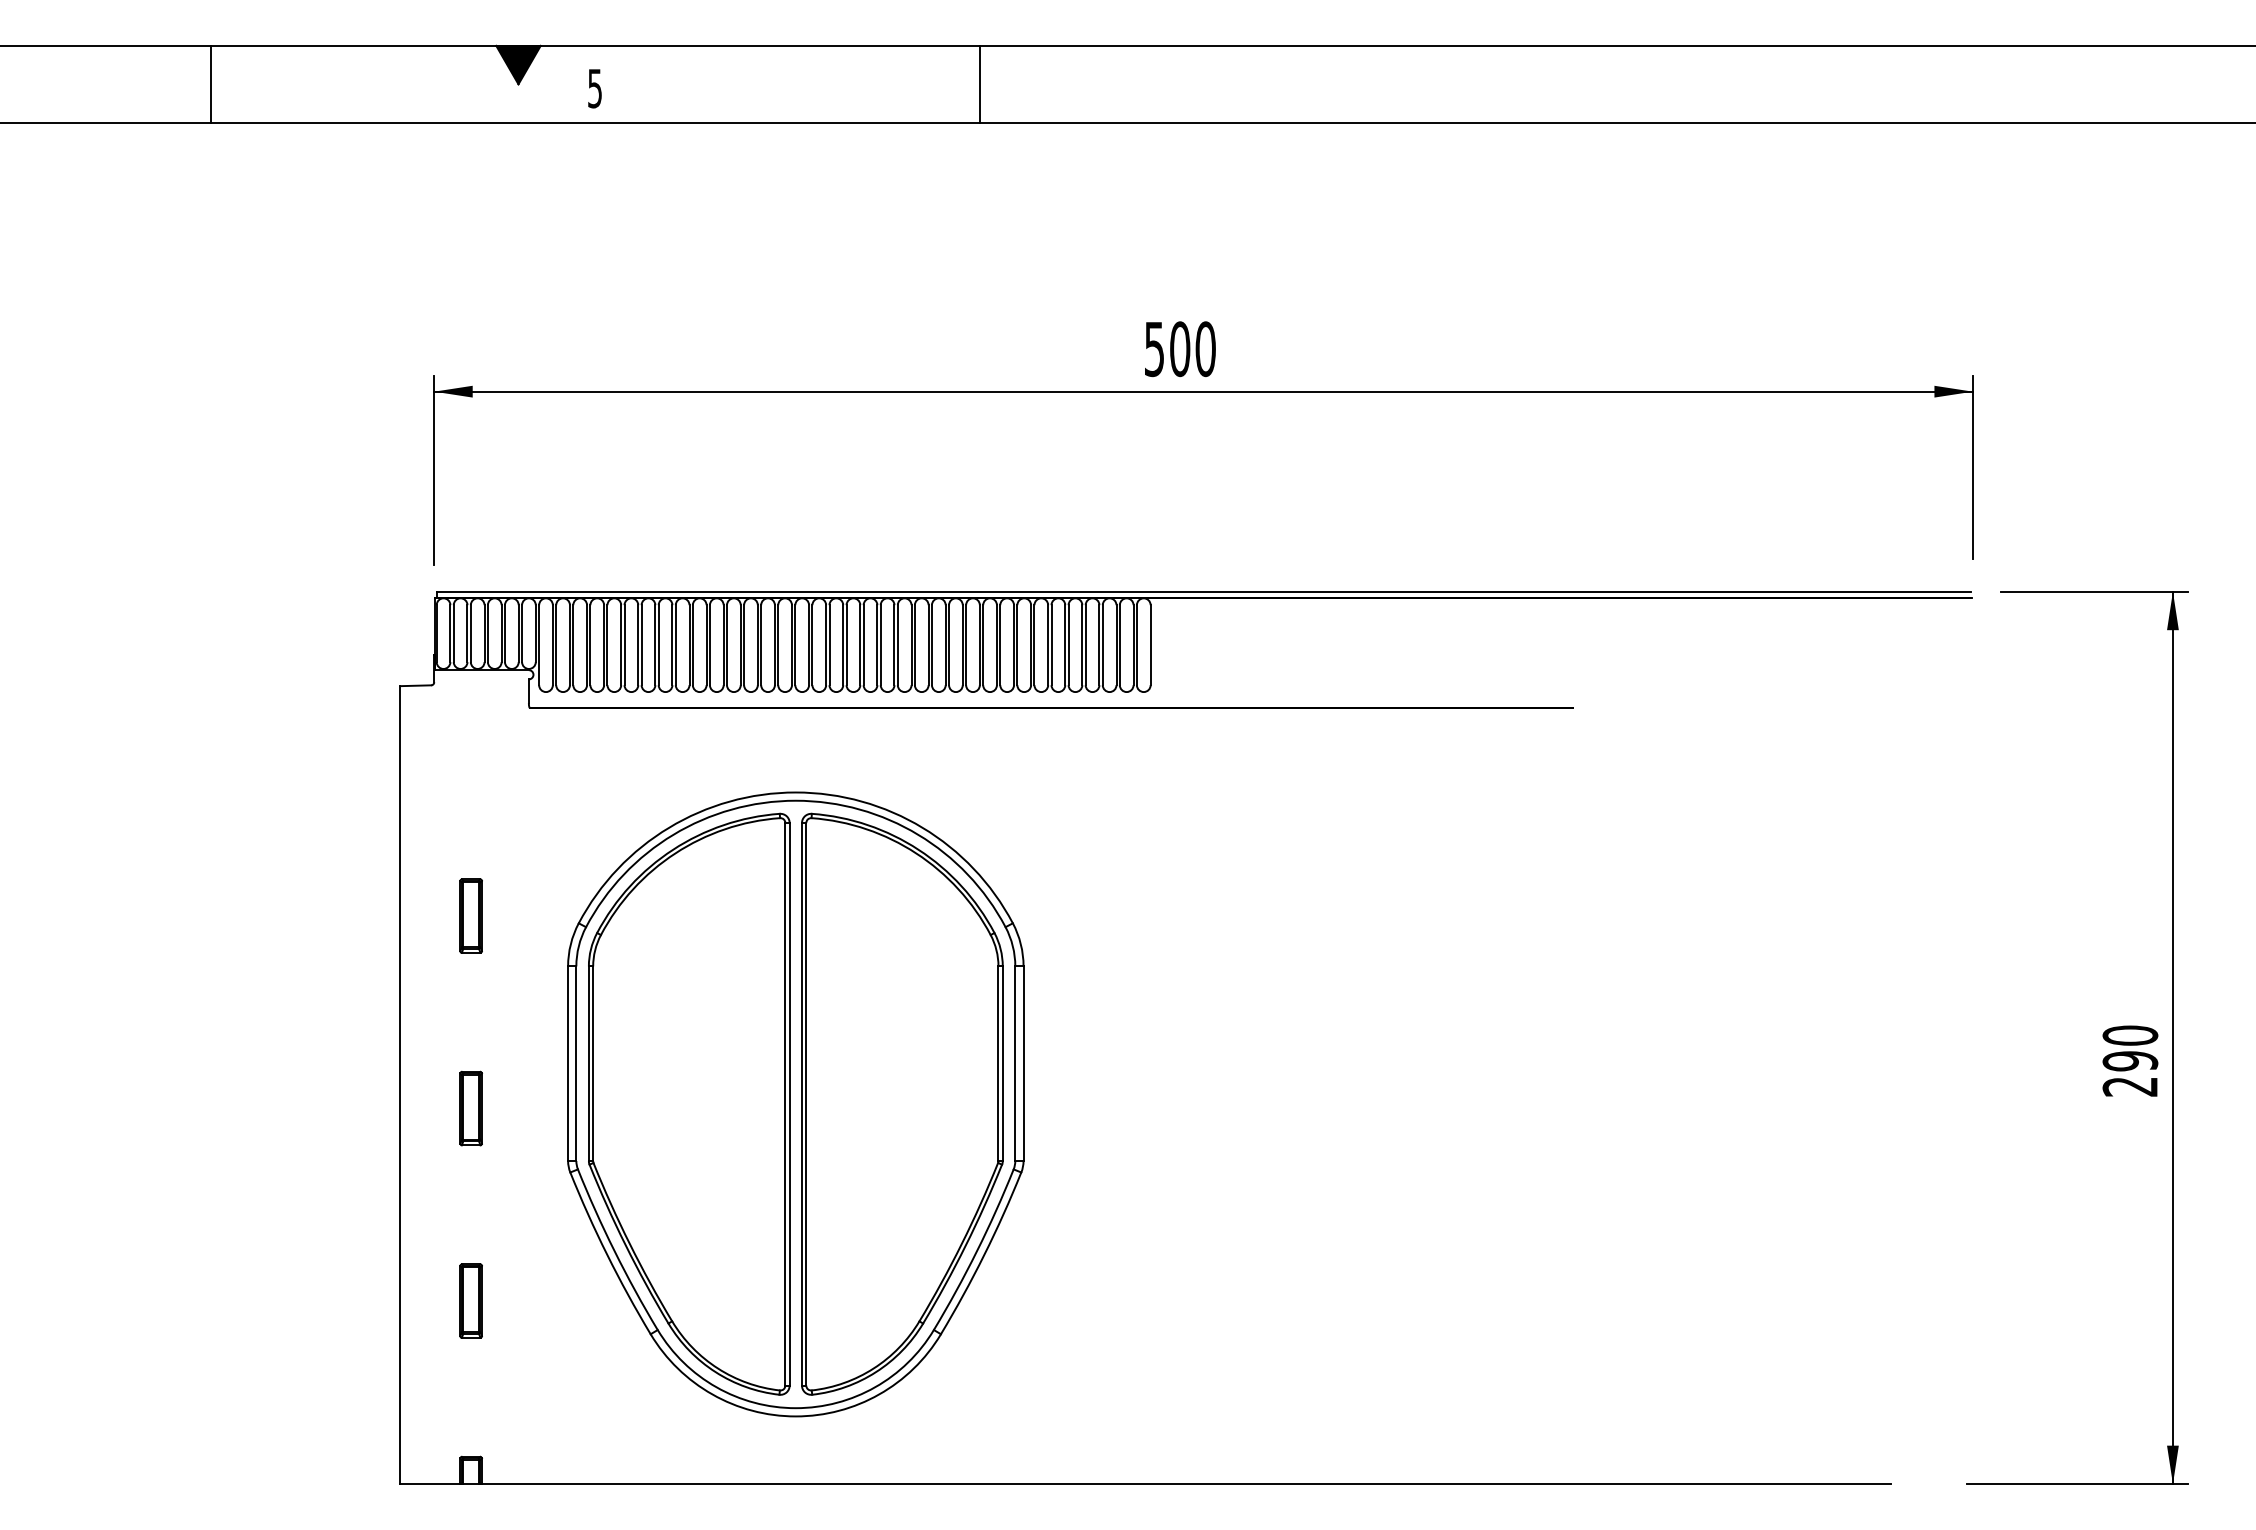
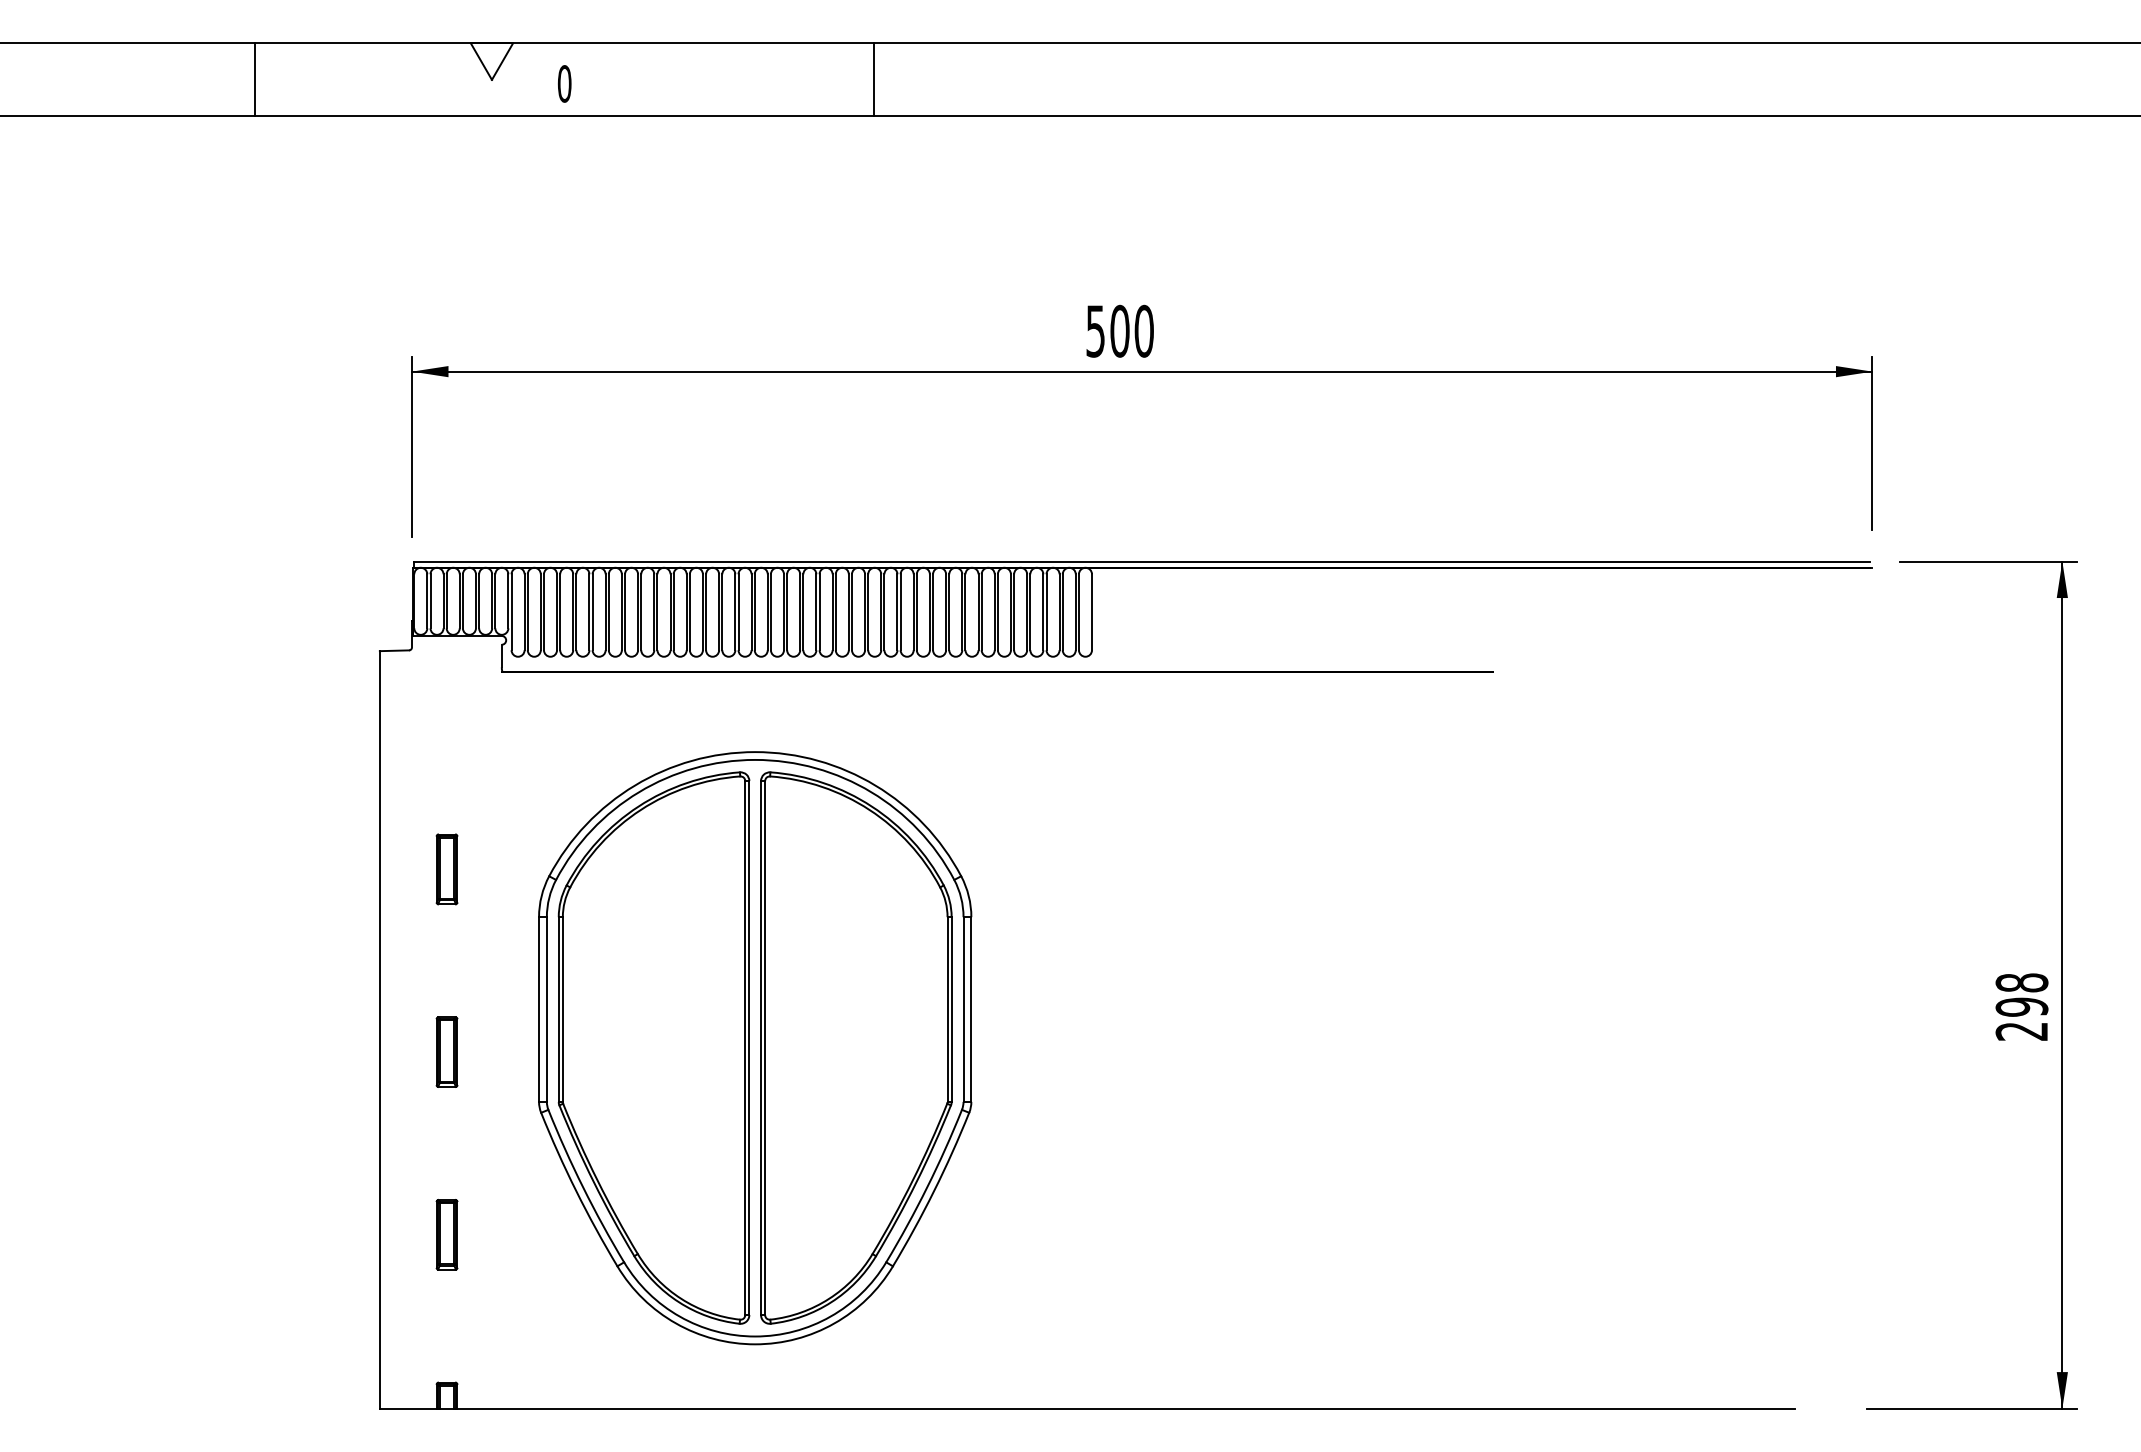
fill: (518, 64) -> (491, 61), removed
line: (210, 83) -> (254, 79), moved
line: (980, 83) -> (874, 79), moved
text: (595, 88) -> (565, 83), 5 -> 0
text: (2130, 1035) -> (2022, 982), 290 -> 298

